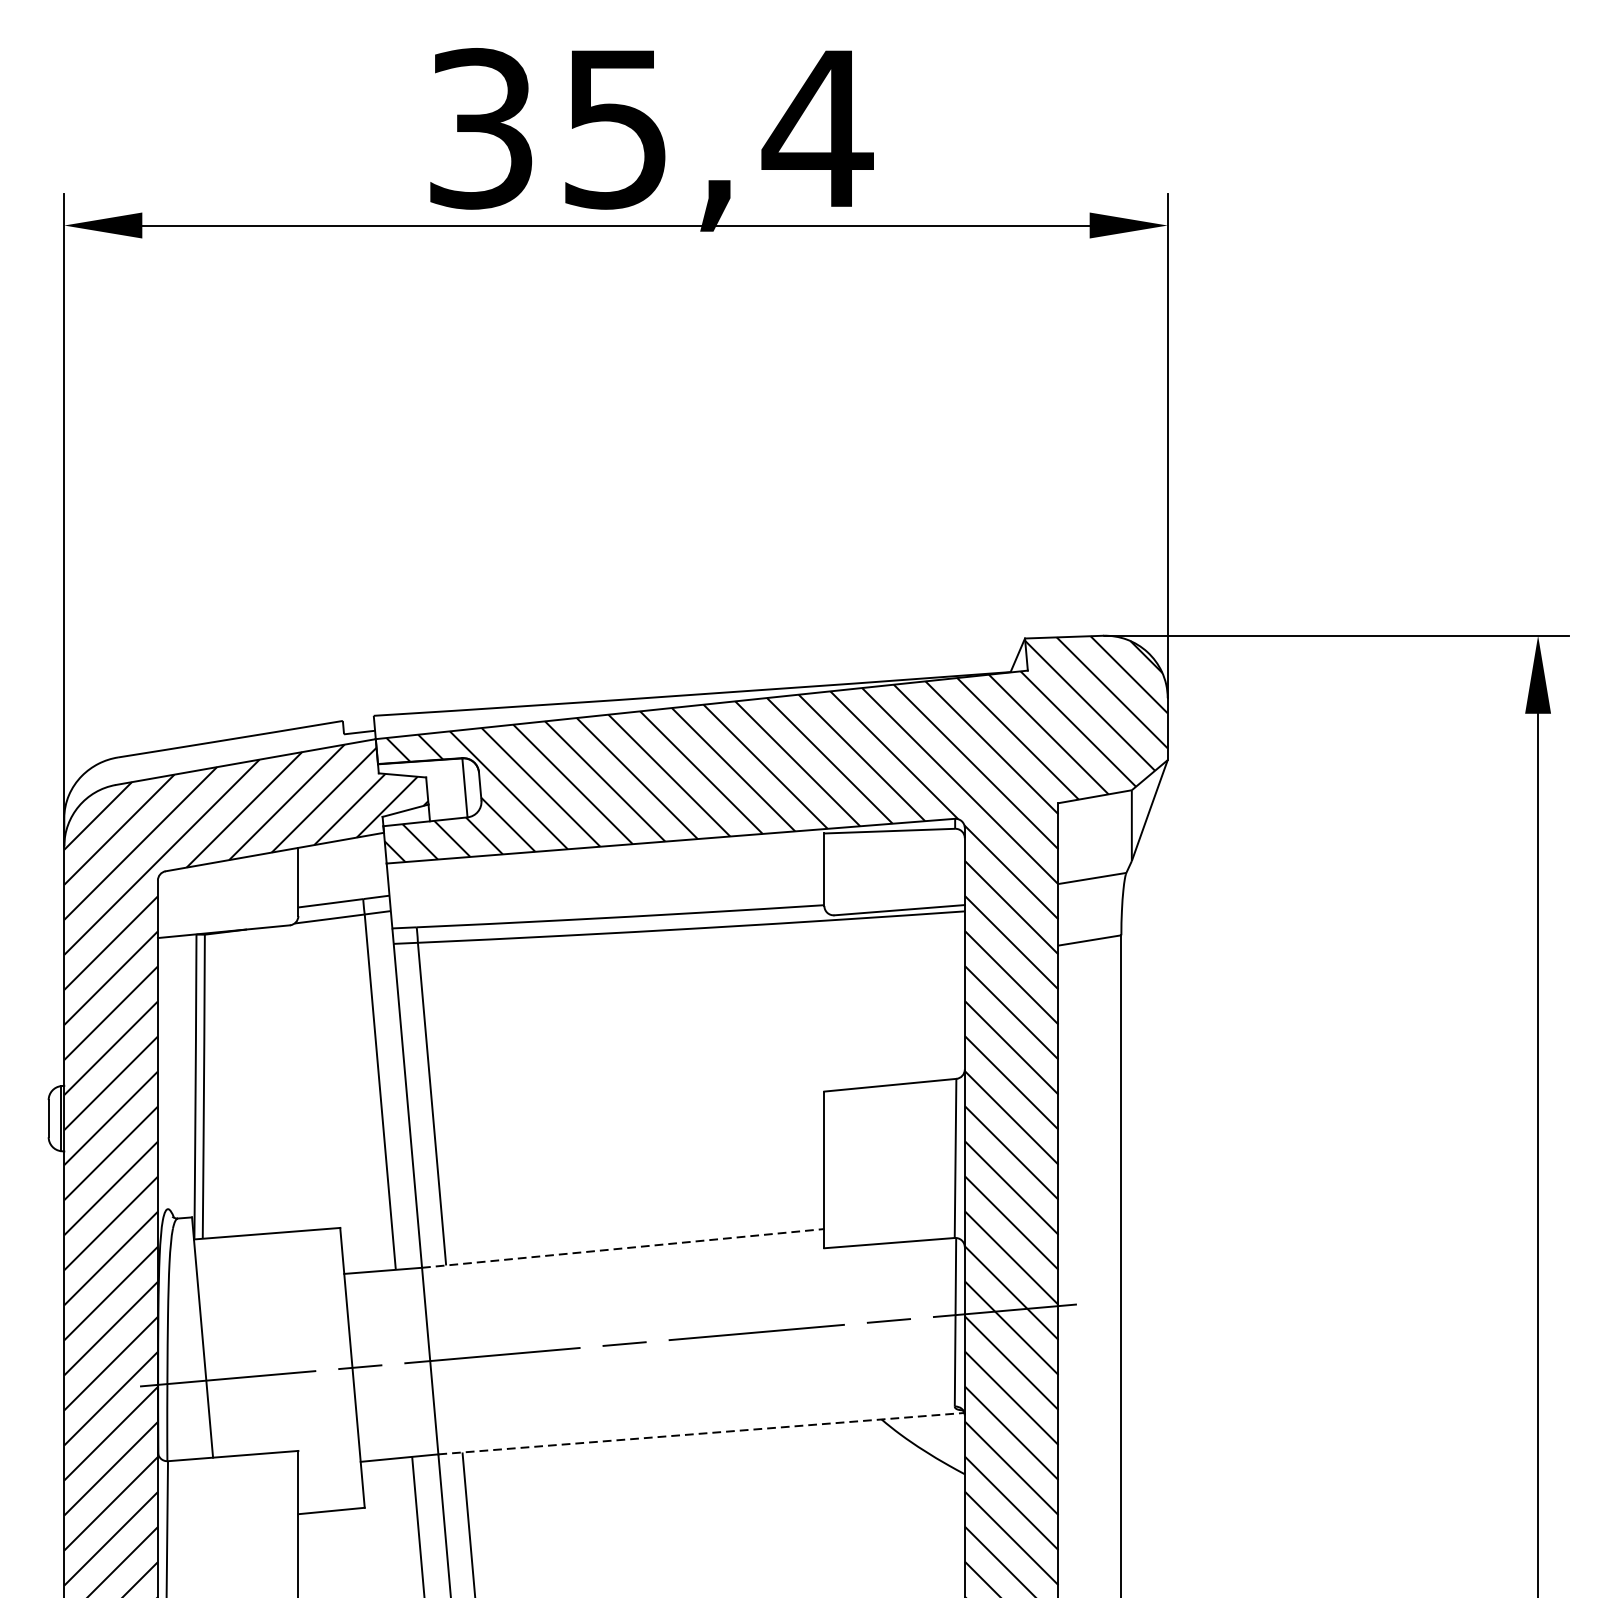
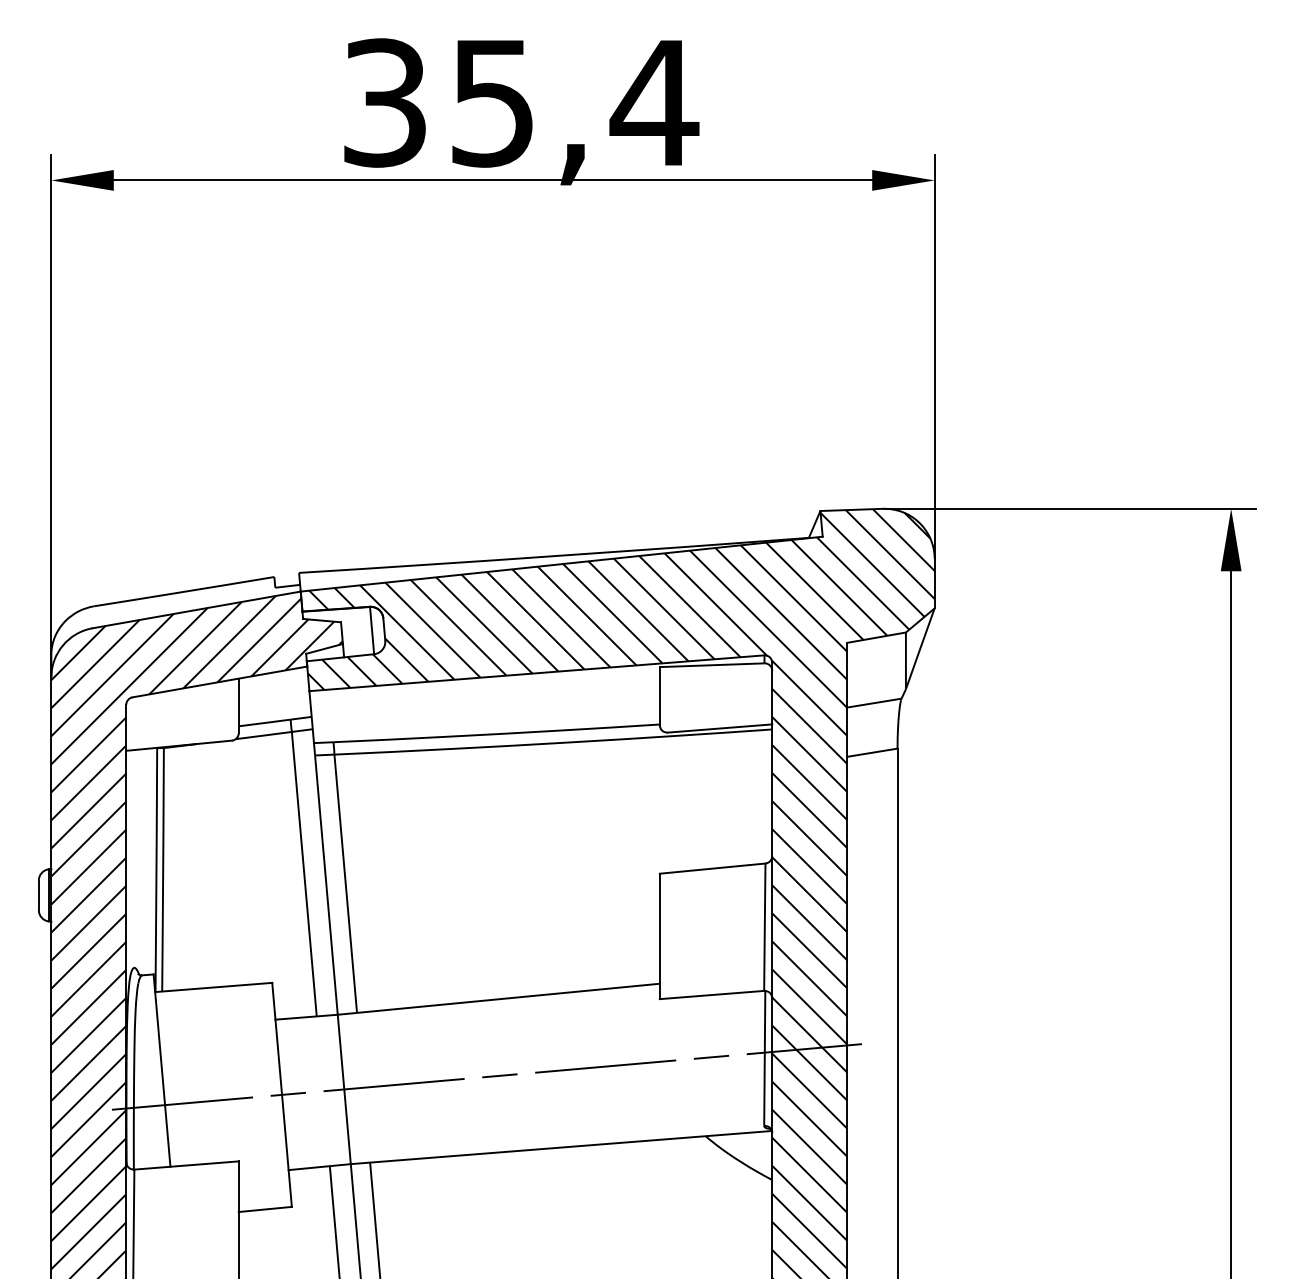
line: (622, 1248) -> (498, 999), dashed -> solid
line: (701, 1433) -> (561, 1147), dashed -> solid

